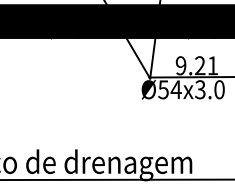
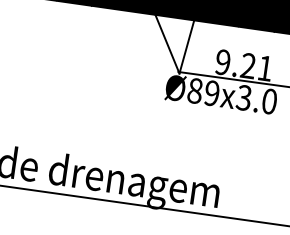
text: (169, 89) -> (203, 91), Ø54 -> Ø89

